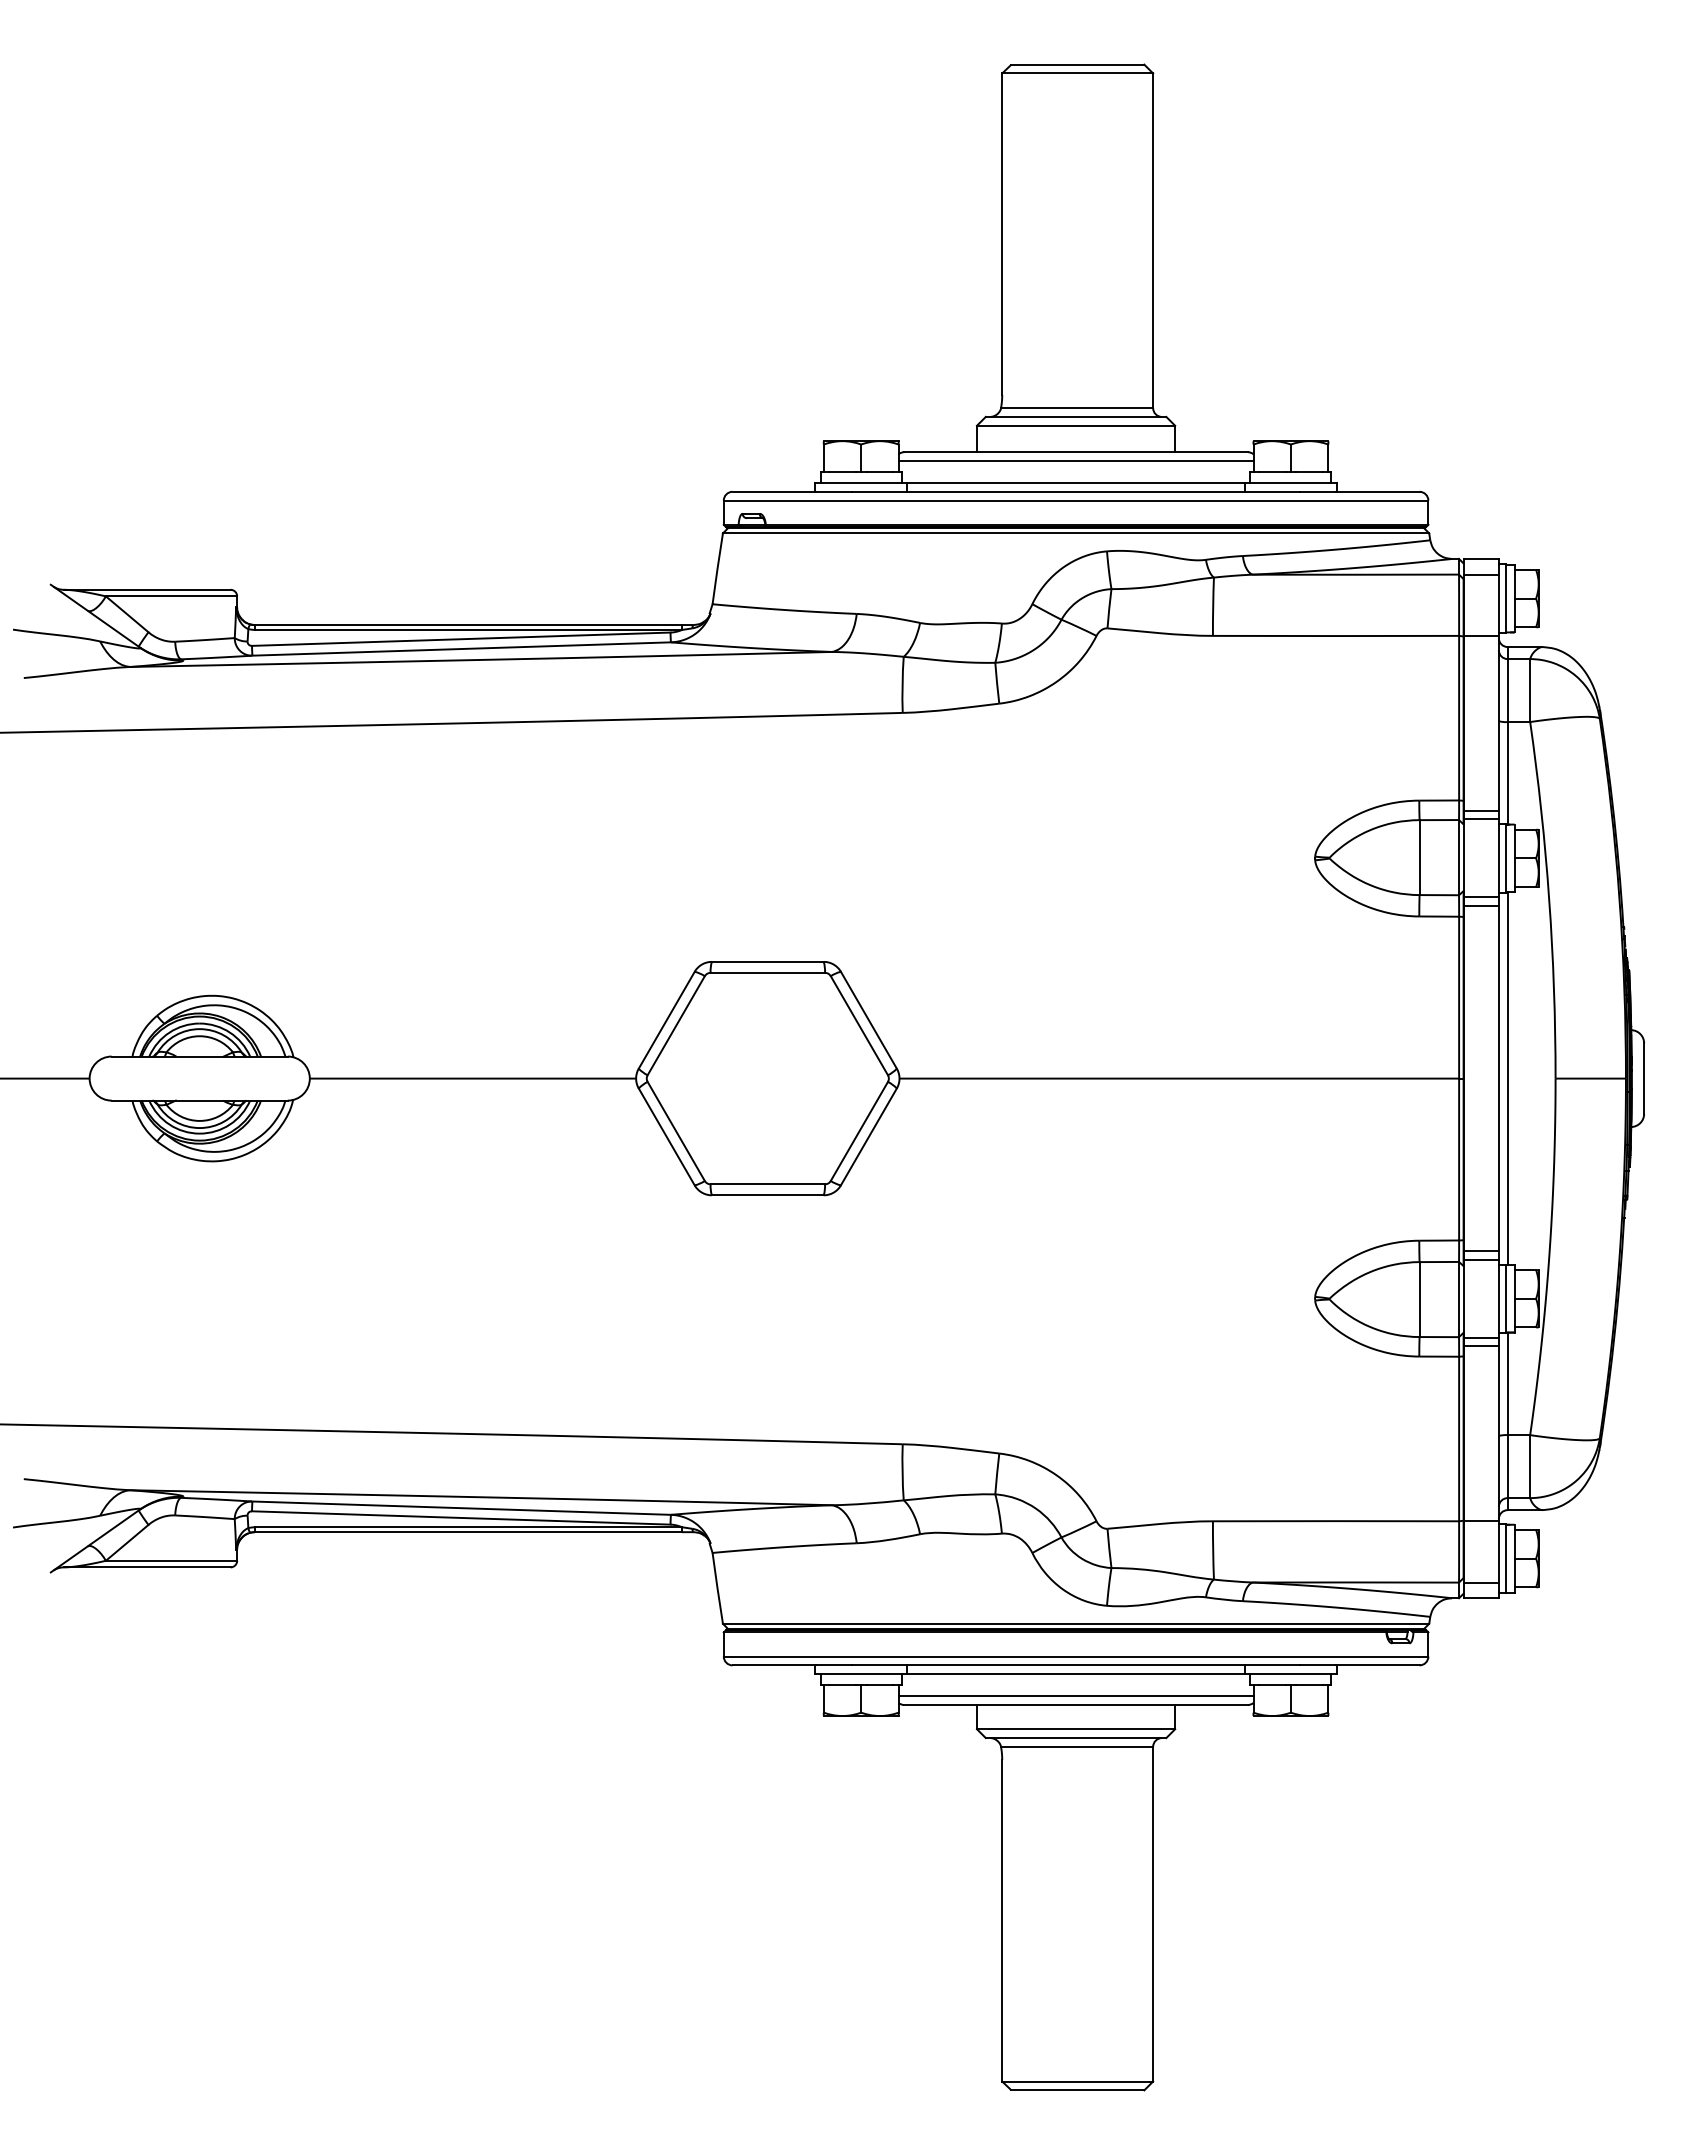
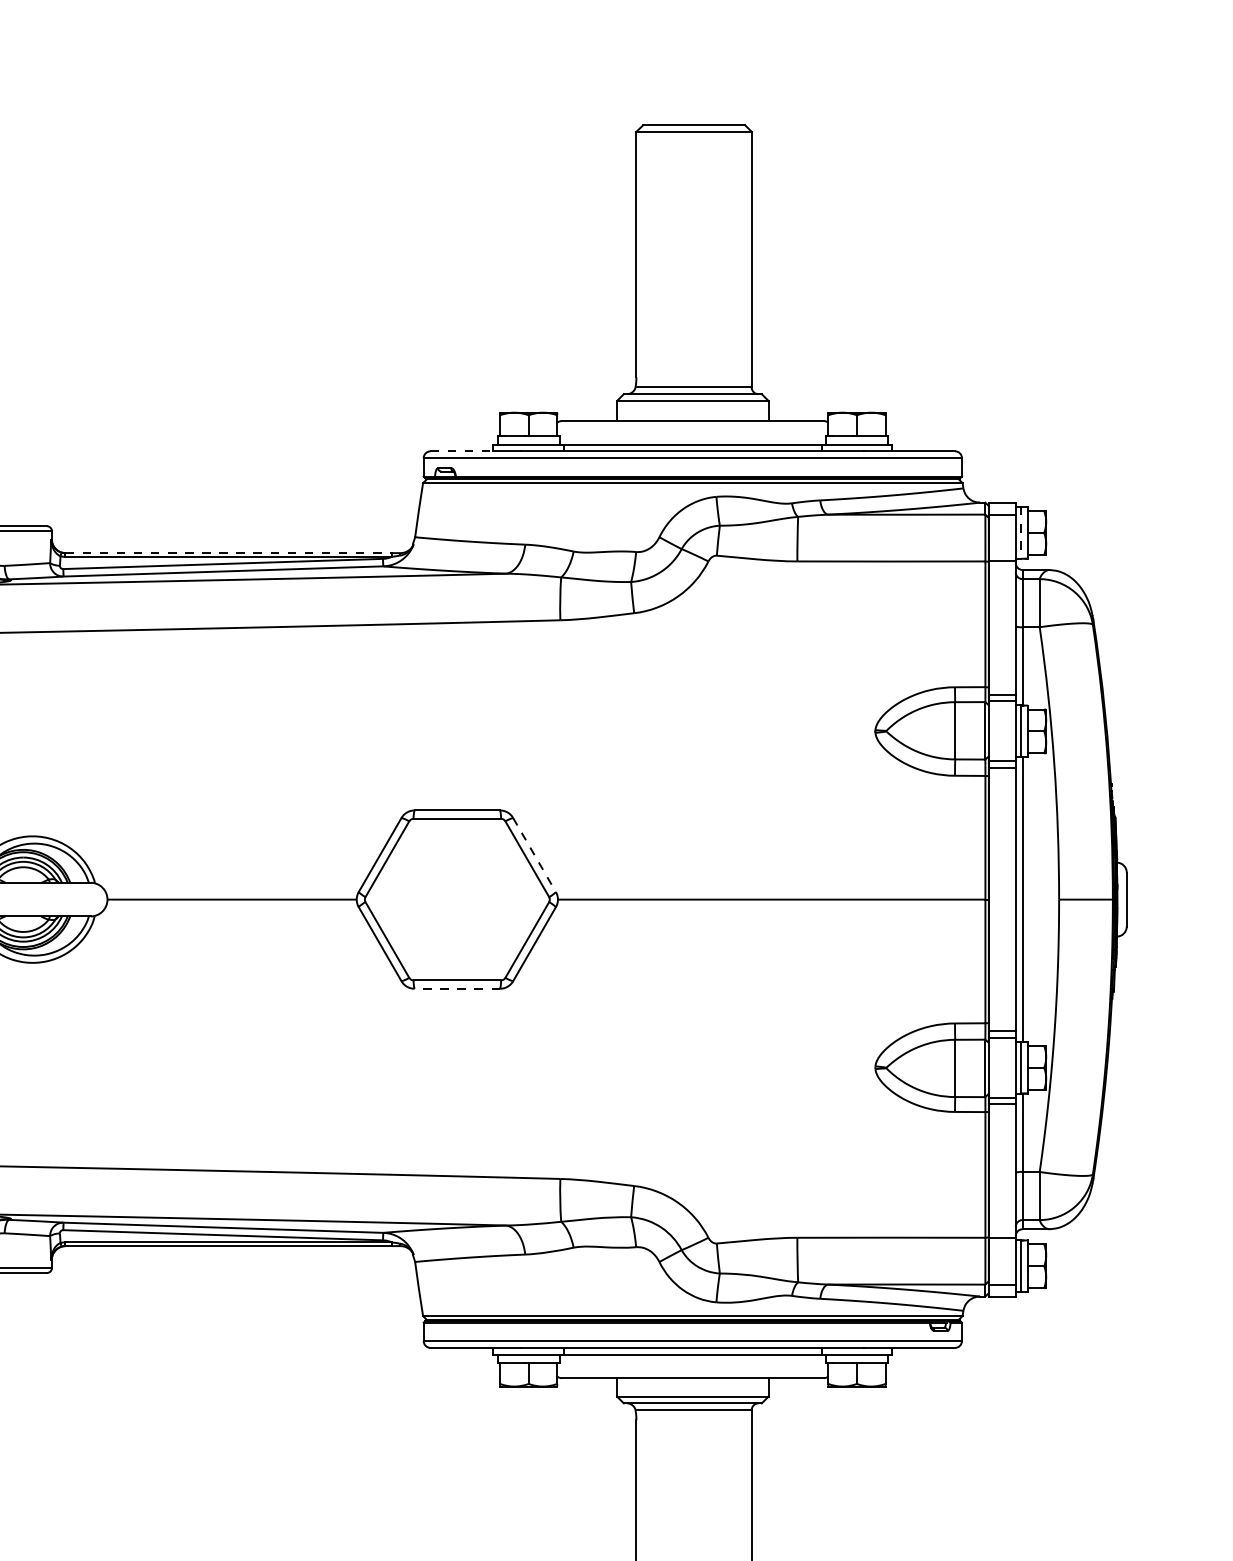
line: (1075, 460) -> (692, 427), removed
line: (774, 491) -> (462, 451), solid -> dashed
line: (1505, 599) -> (1020, 533), solid -> dashed
line: (468, 625) -> (228, 553), solid -> dashed
line: (868, 1020) -> (534, 855), solid -> dashed
line: (767, 1195) -> (457, 988), solid -> dashed
line: (1075, 1696) -> (692, 1371), removed

